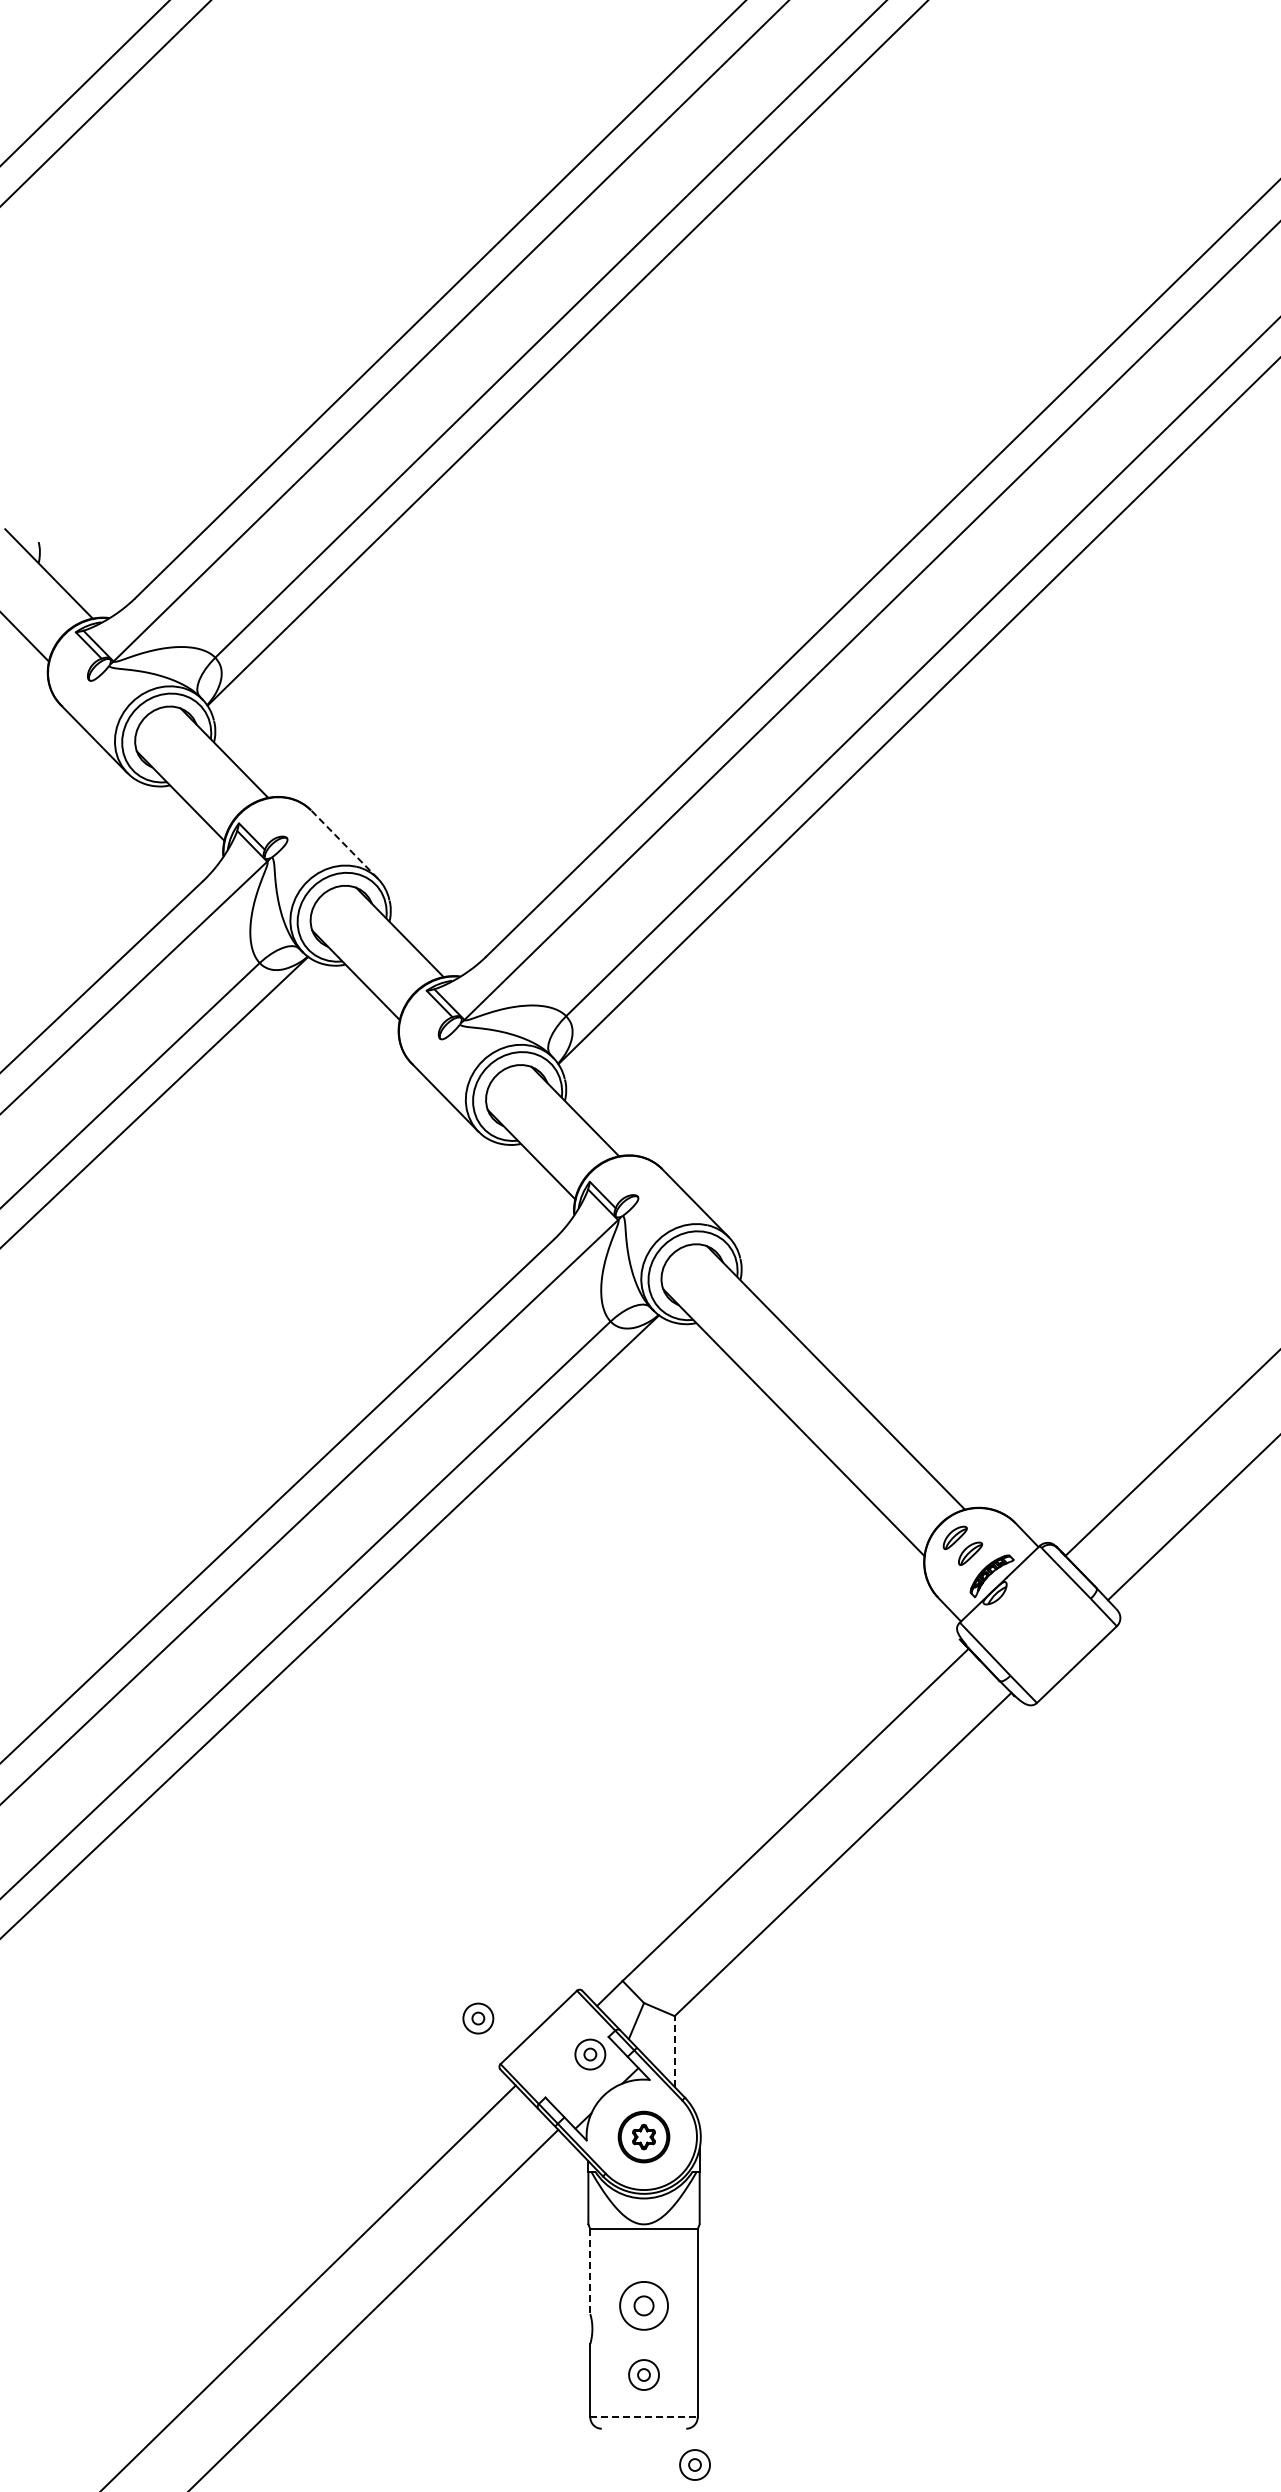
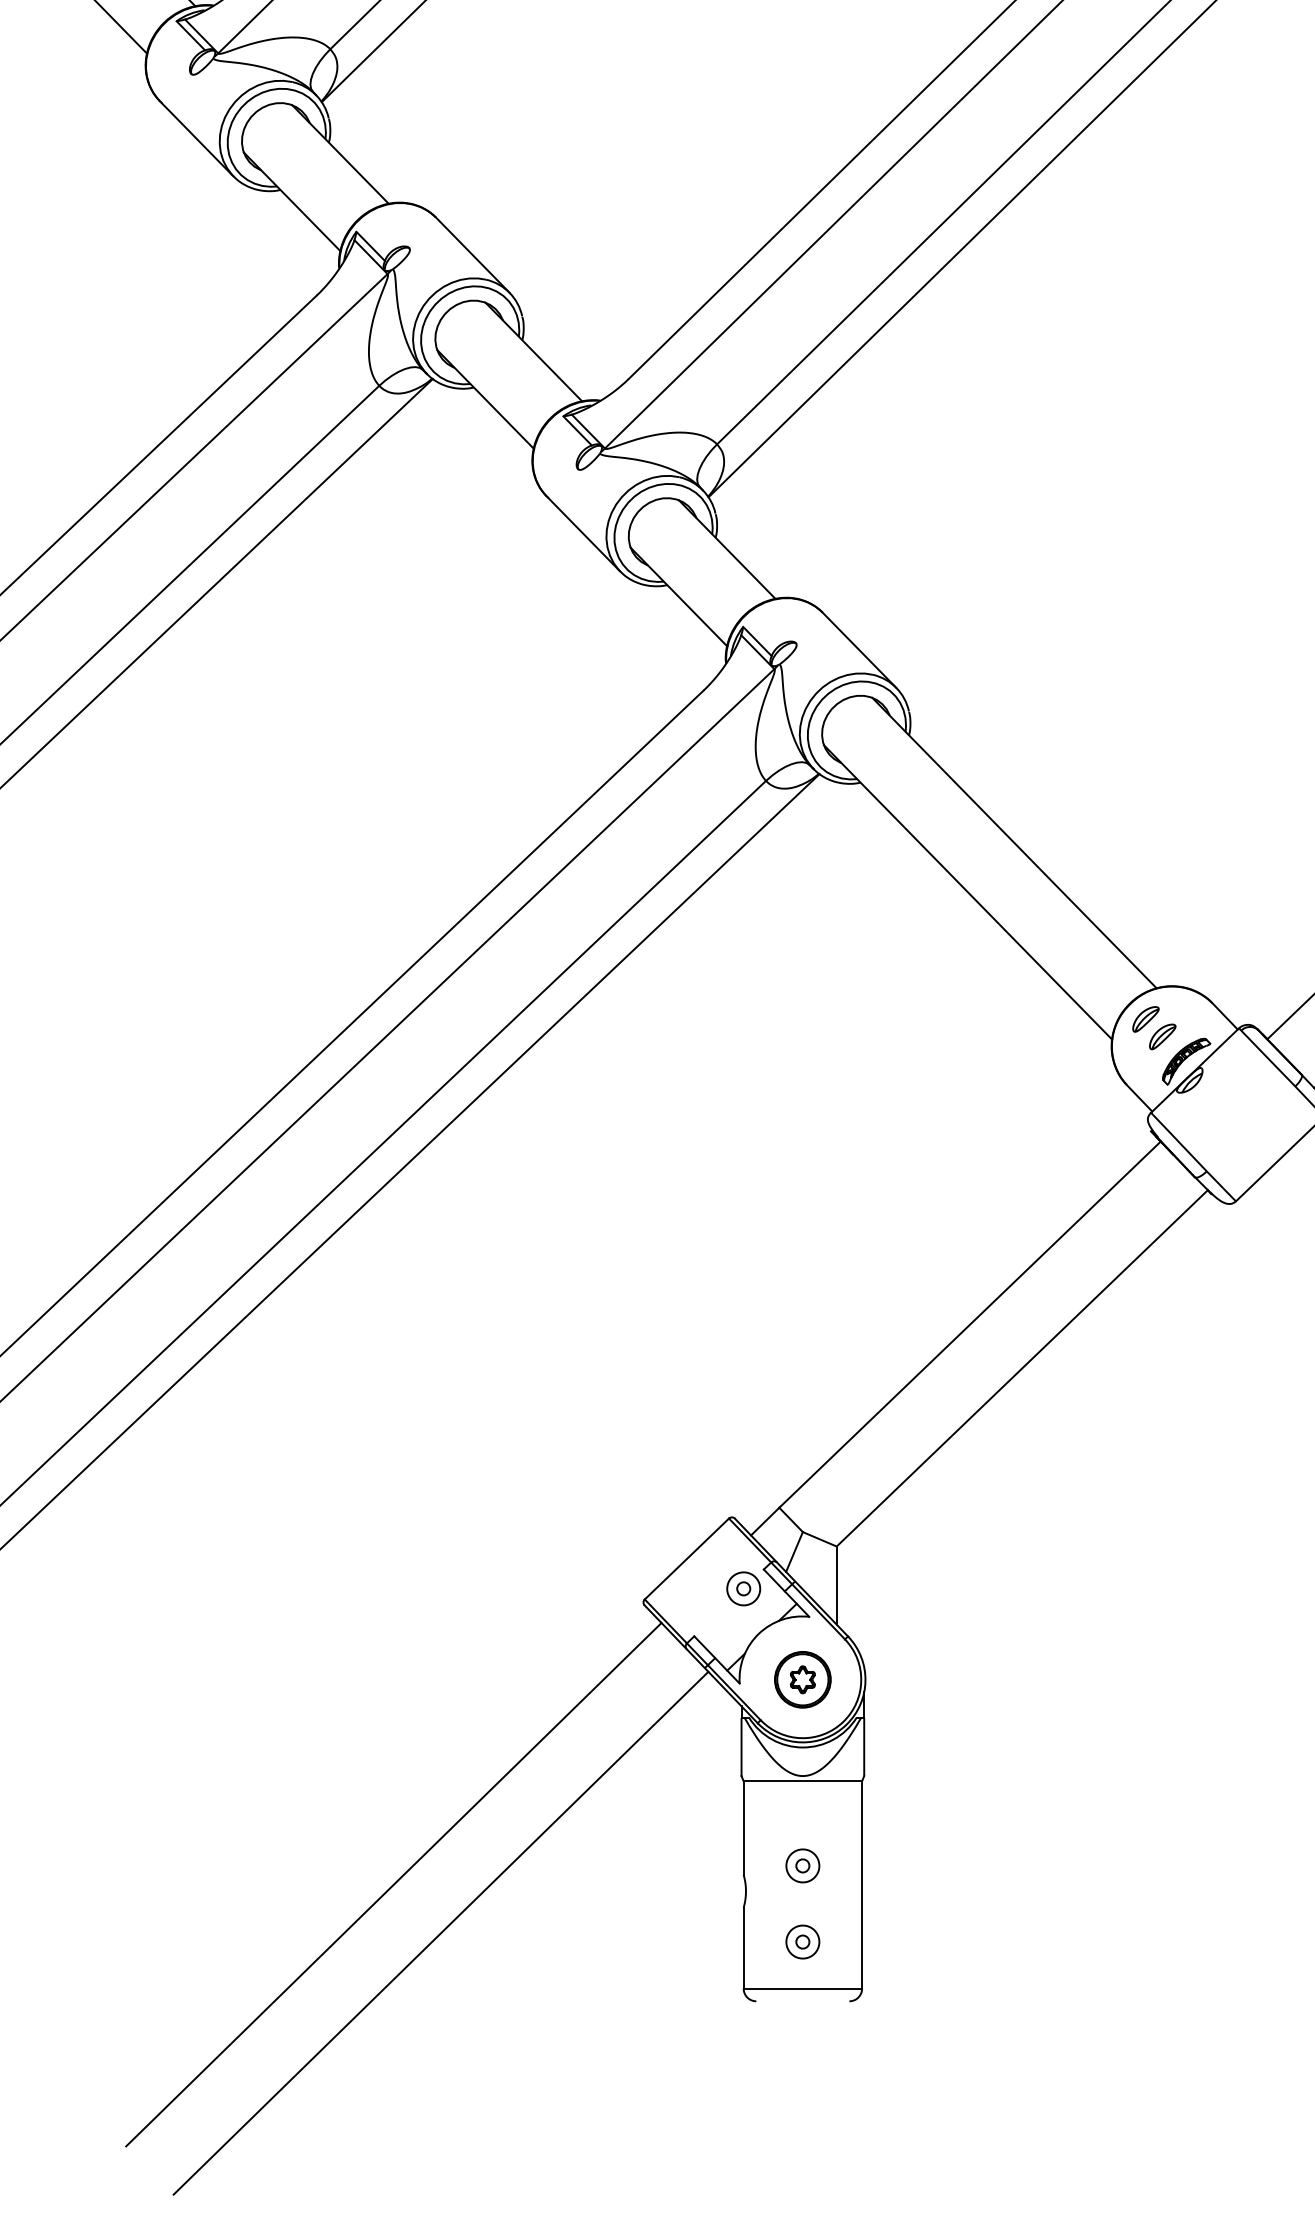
line: (344, 844) -> (472, 255), dashed -> solid
part: (478, 2018) -> (620, 1549), removed
line: (674, 2051) -> (836, 1585), dashed -> solid
line: (590, 2272) -> (743, 1829), dashed -> solid
part: (643, 2305) -> (802, 1865), size x0.62
line: (644, 2417) -> (803, 1988), dashed -> solid
part: (694, 2464) -> (858, 2040), removed

